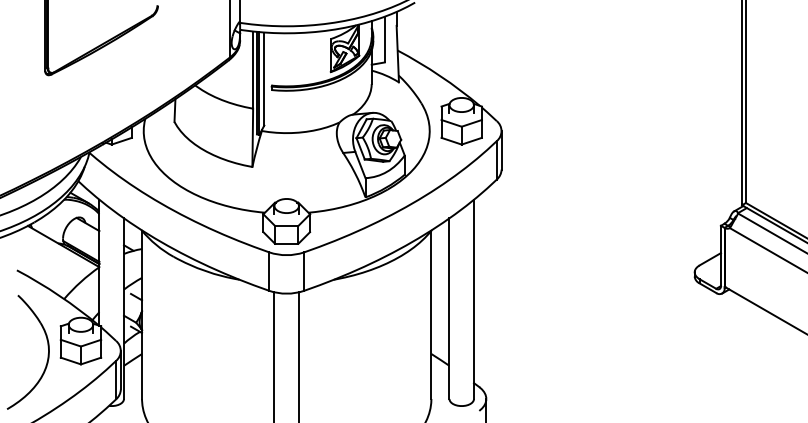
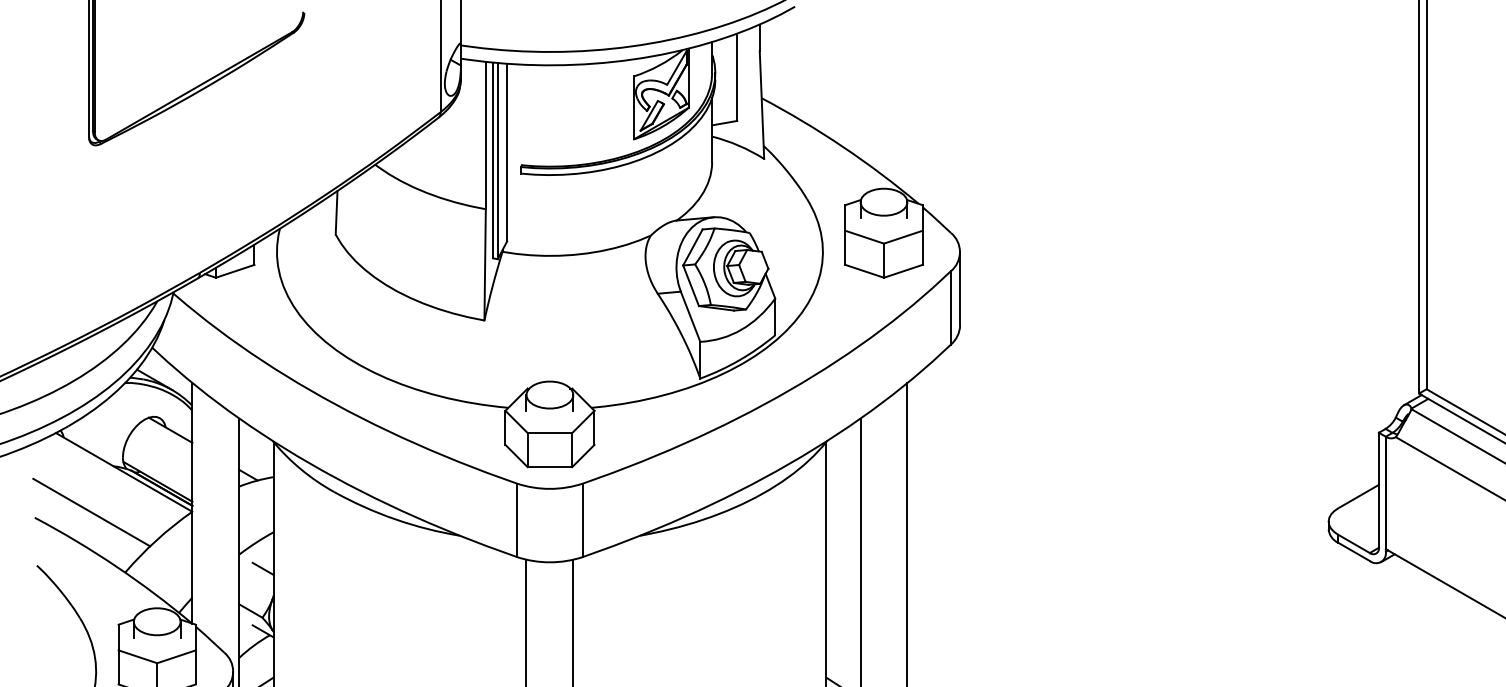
line: (46, 267) -> (91, 512), added

